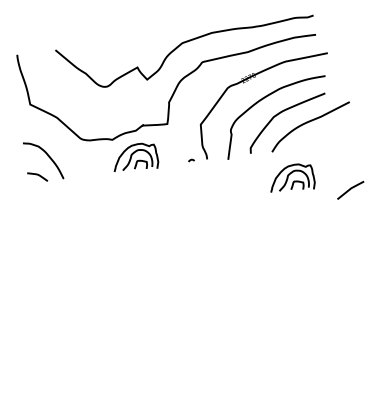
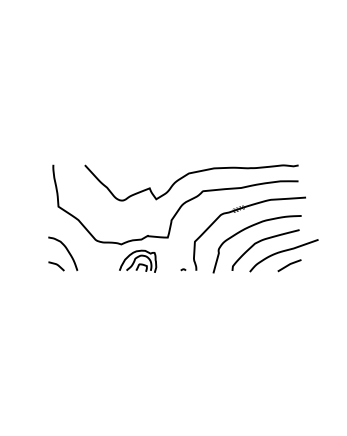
part: (292, 177) -> (263, 294), removed
line: (350, 190) -> (289, 265), moved

